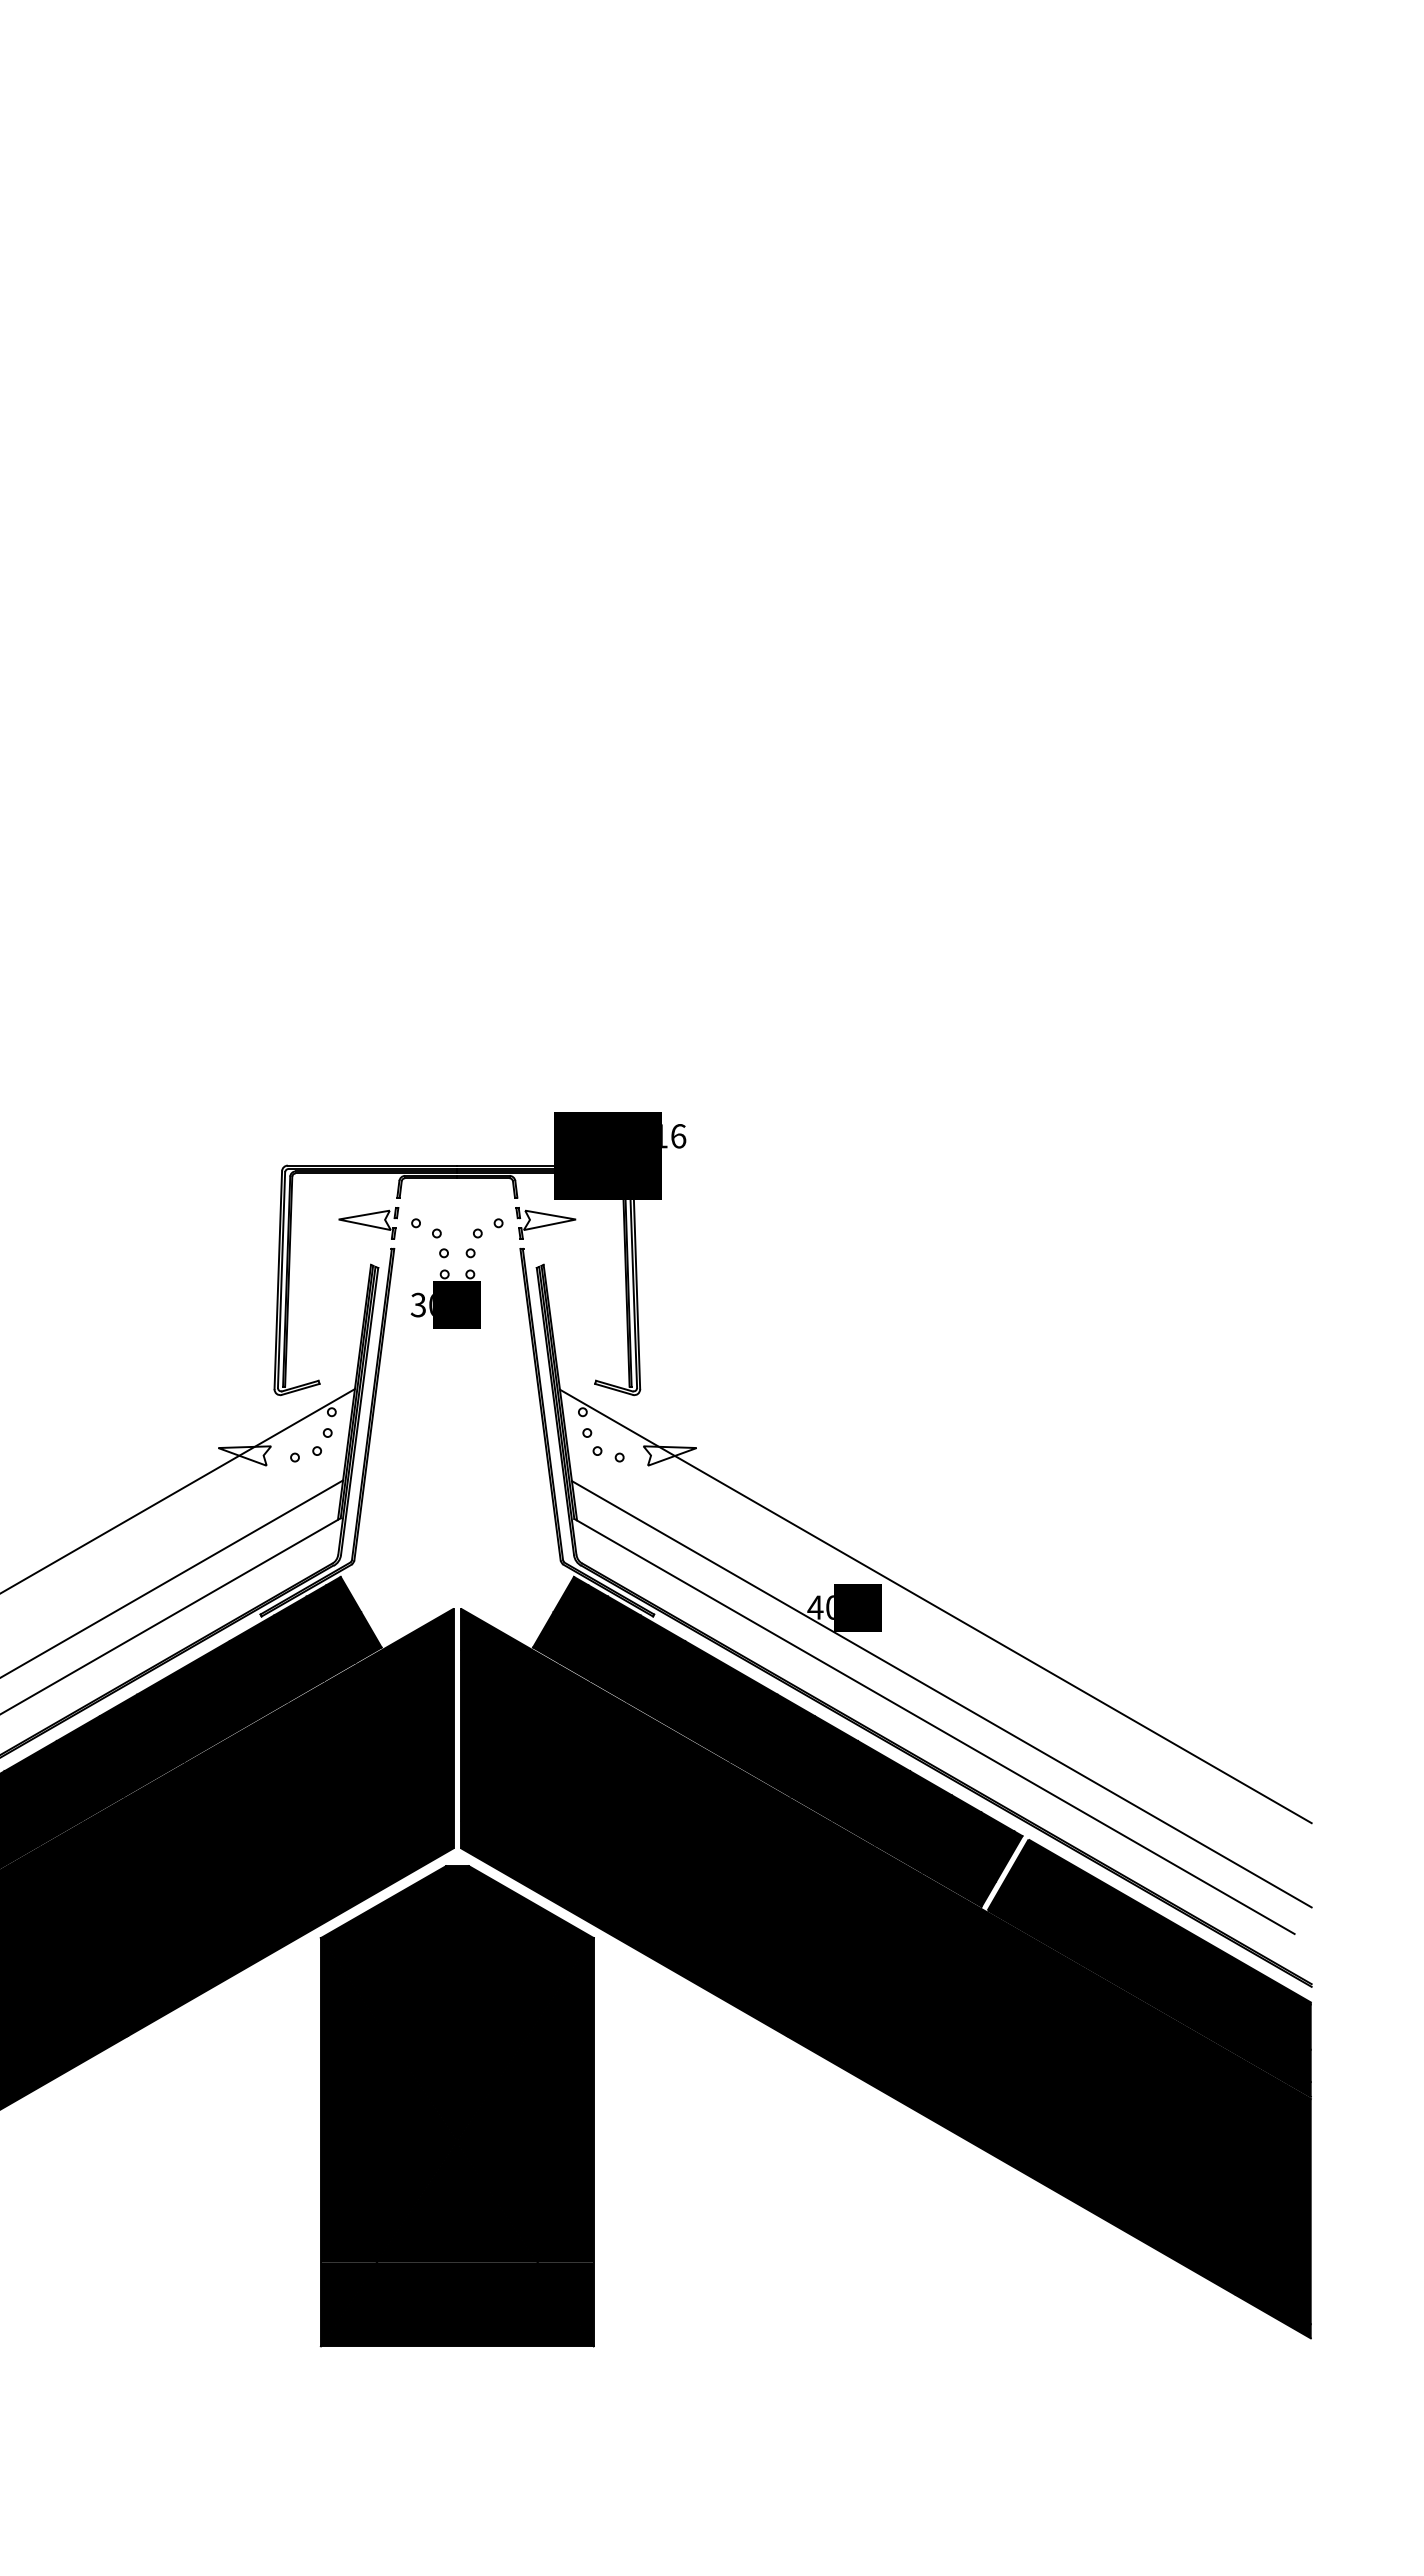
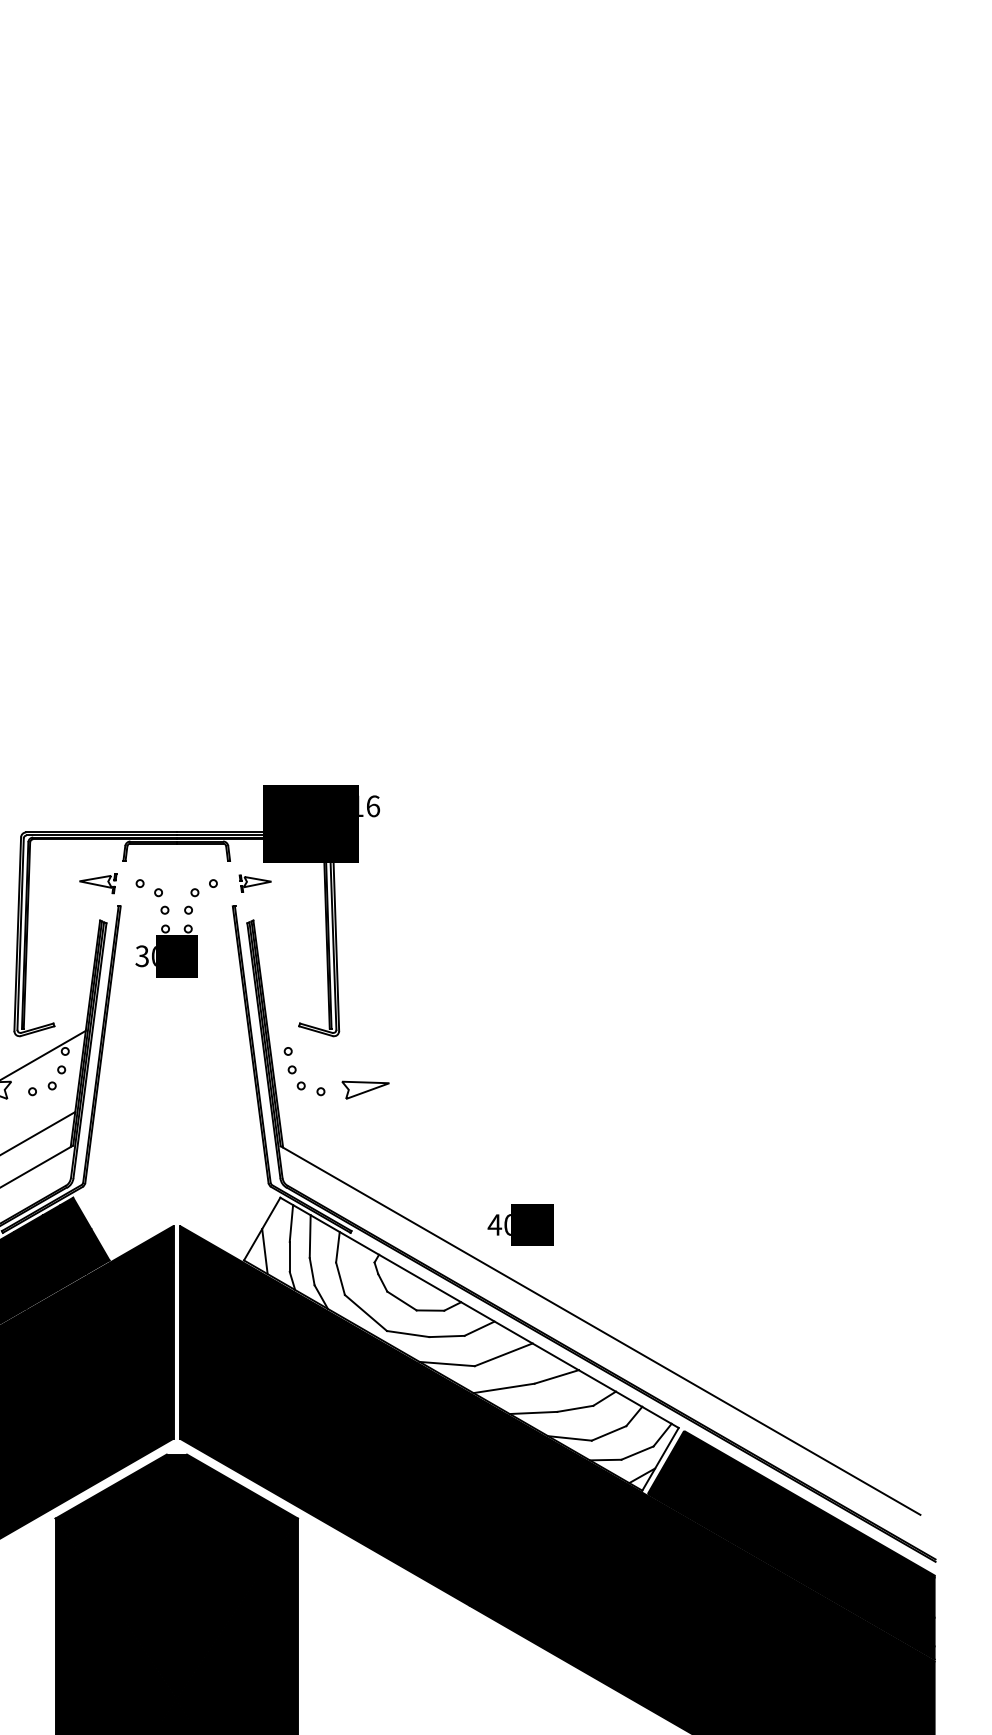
part: (368, 1223) -> (97, 883), size x0.7
part: (545, 1223) -> (255, 883), size x0.6
line: (935, 1606) -> (601, 1223), removed
line: (941, 1694) -> (606, 1302), removed
fill: (777, 1741) -> (461, 1343), removed

